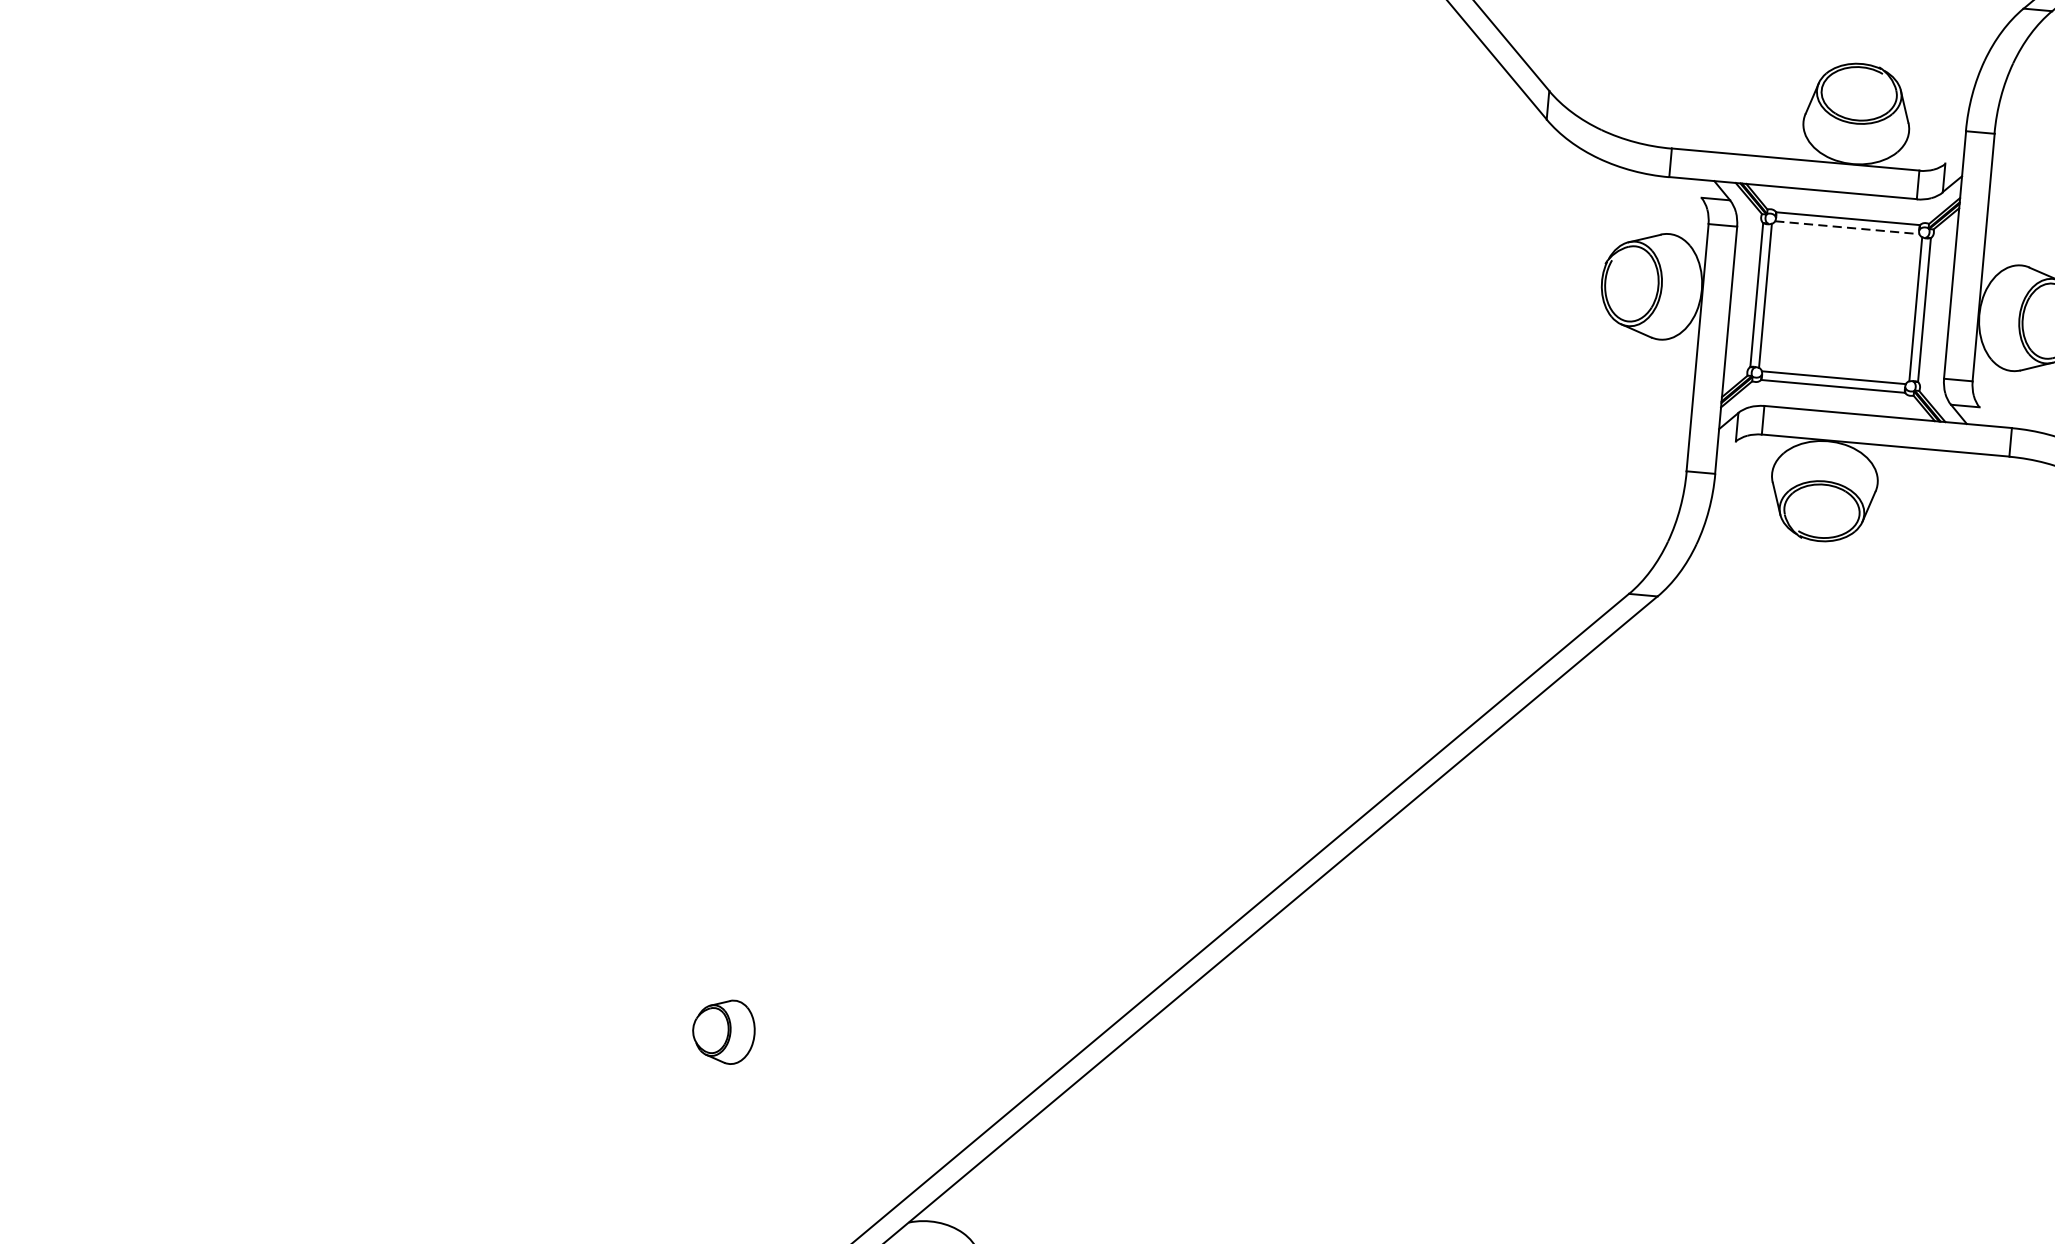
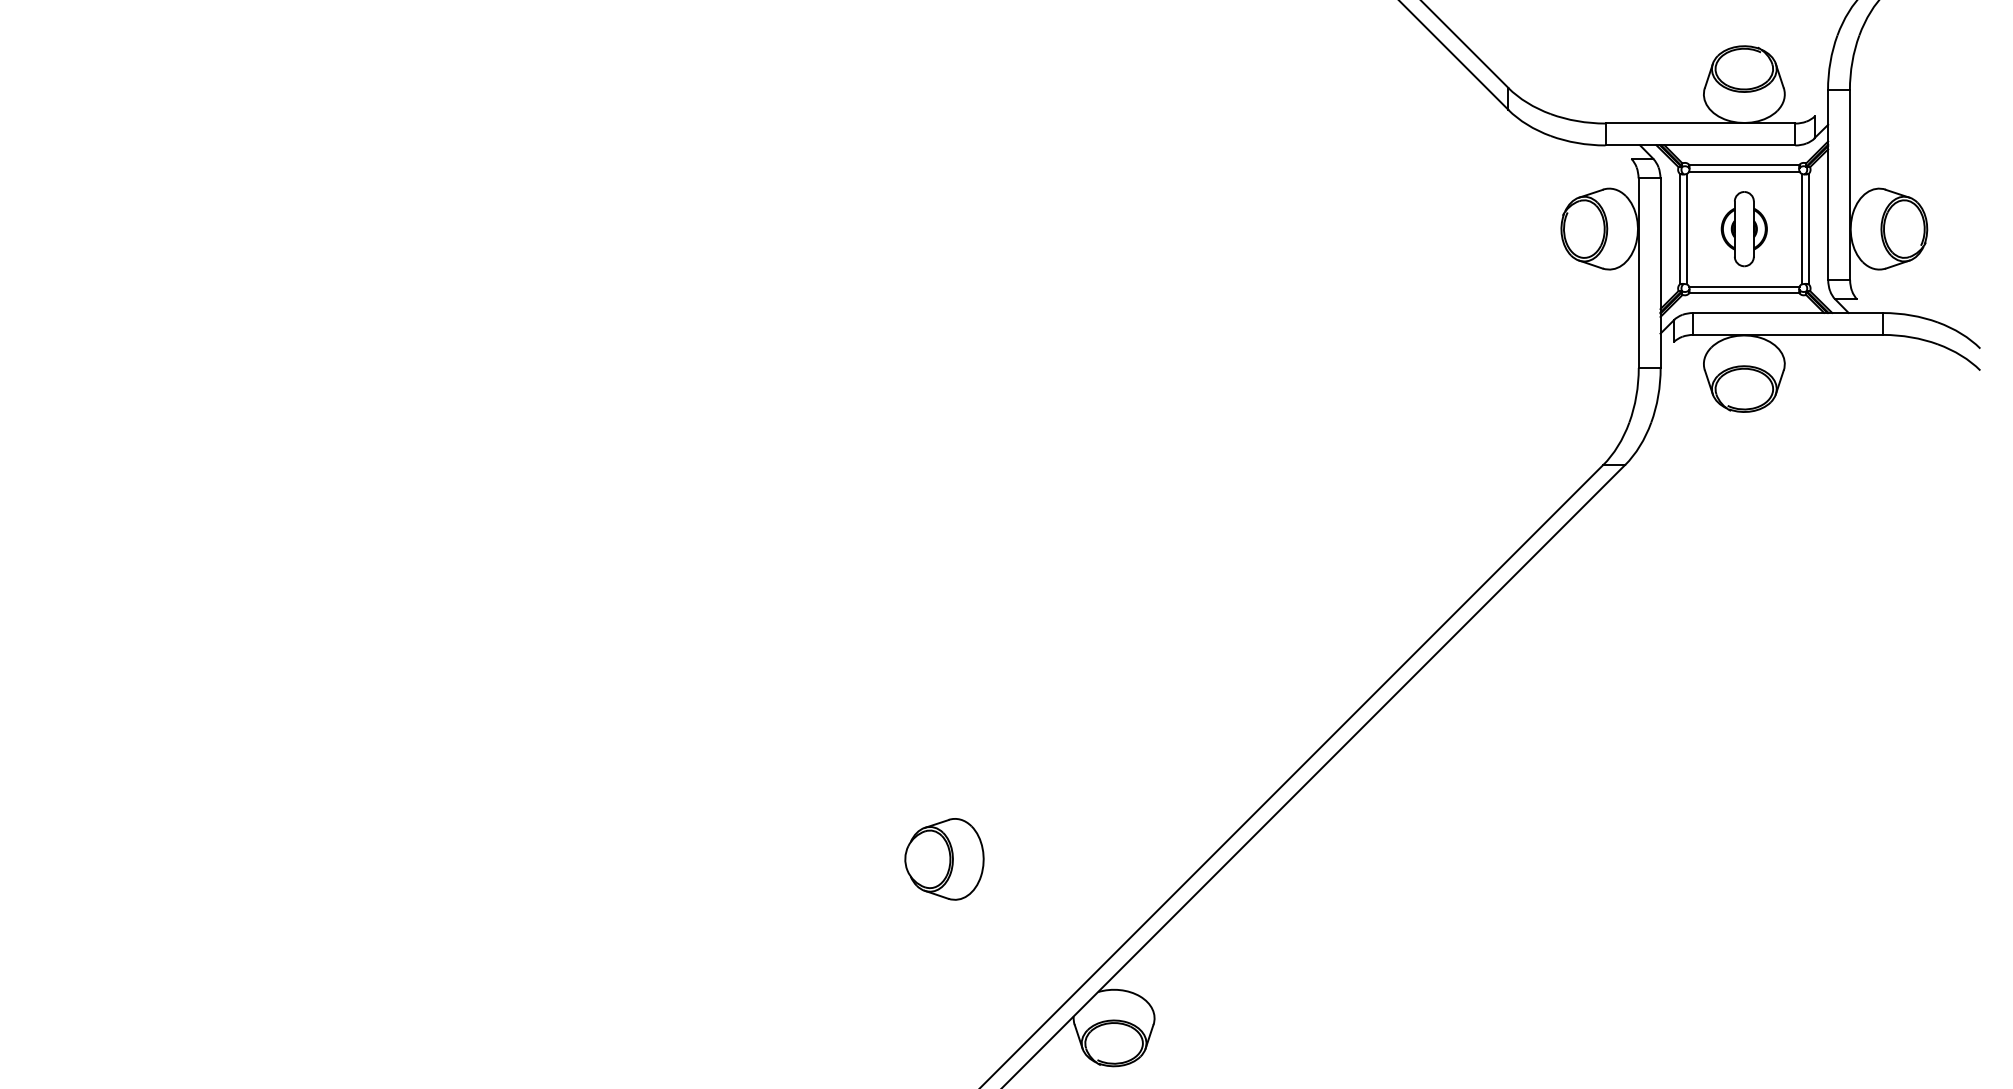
line: (1847, 227) -> (1744, 171), dashed -> solid
part: (1839, 302) -> (1743, 229), added
part: (723, 1031) -> (944, 859), size x1.67

